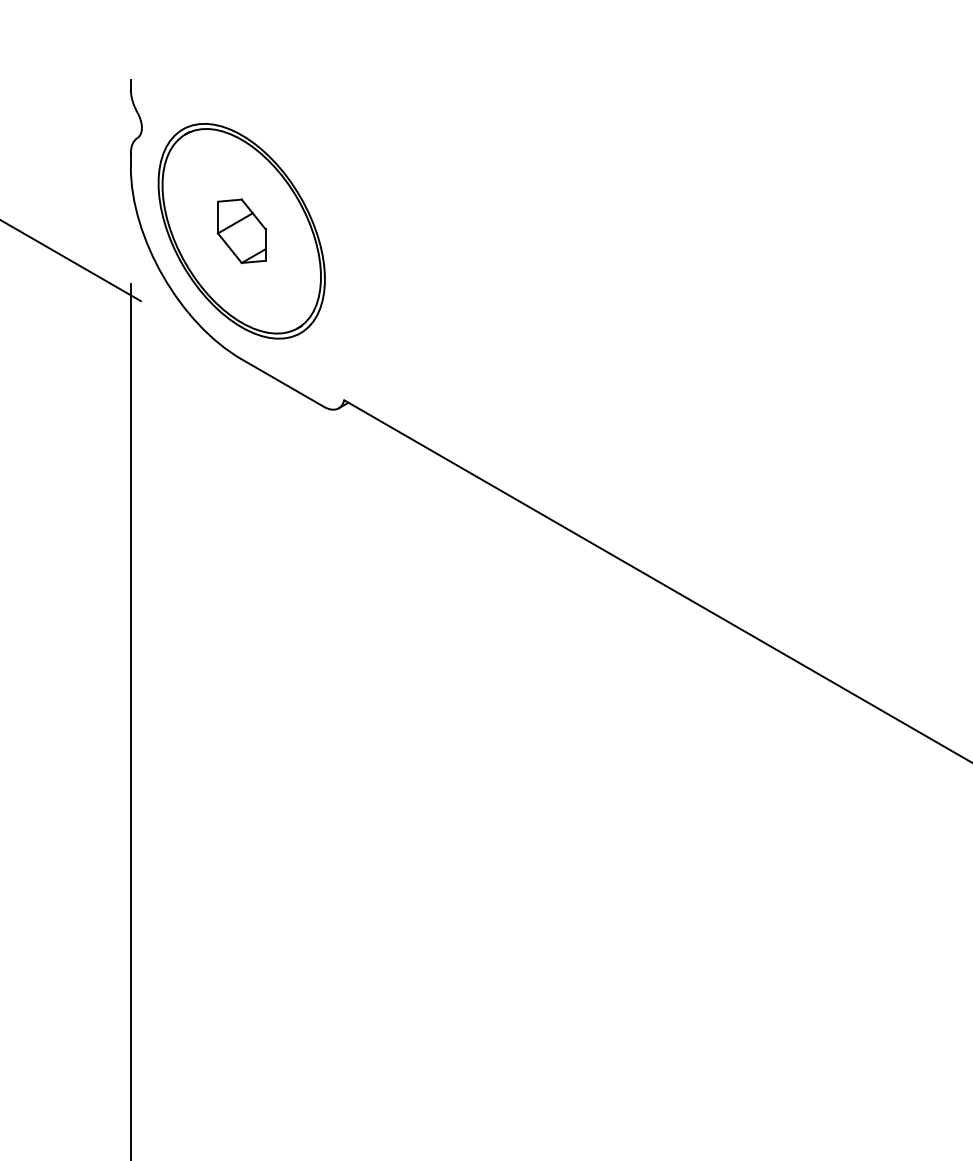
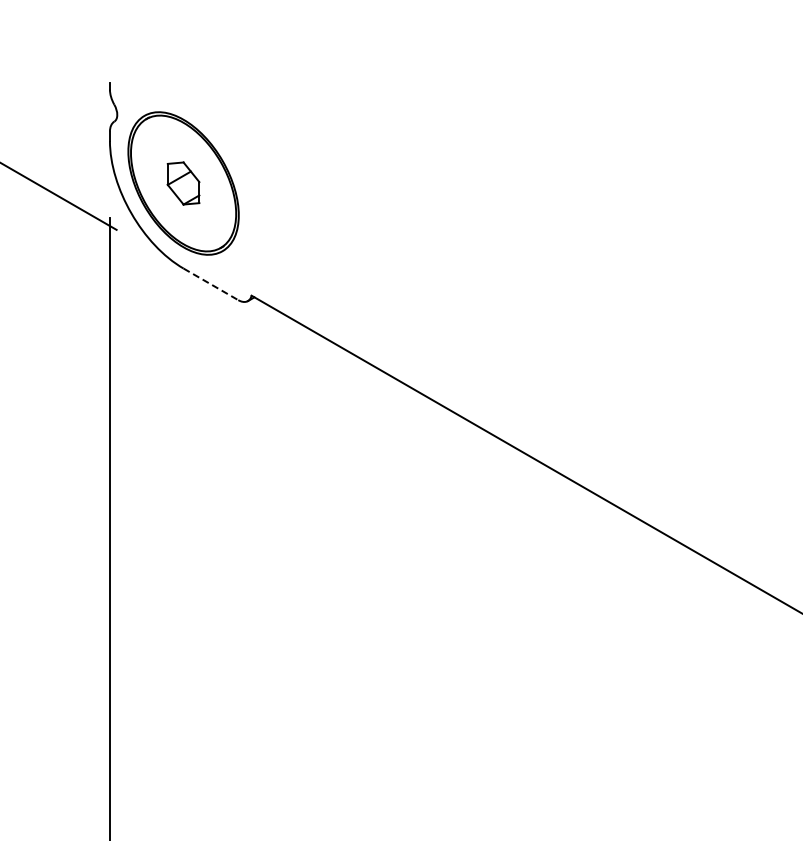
line: (282, 383) -> (210, 284), solid -> dashed

